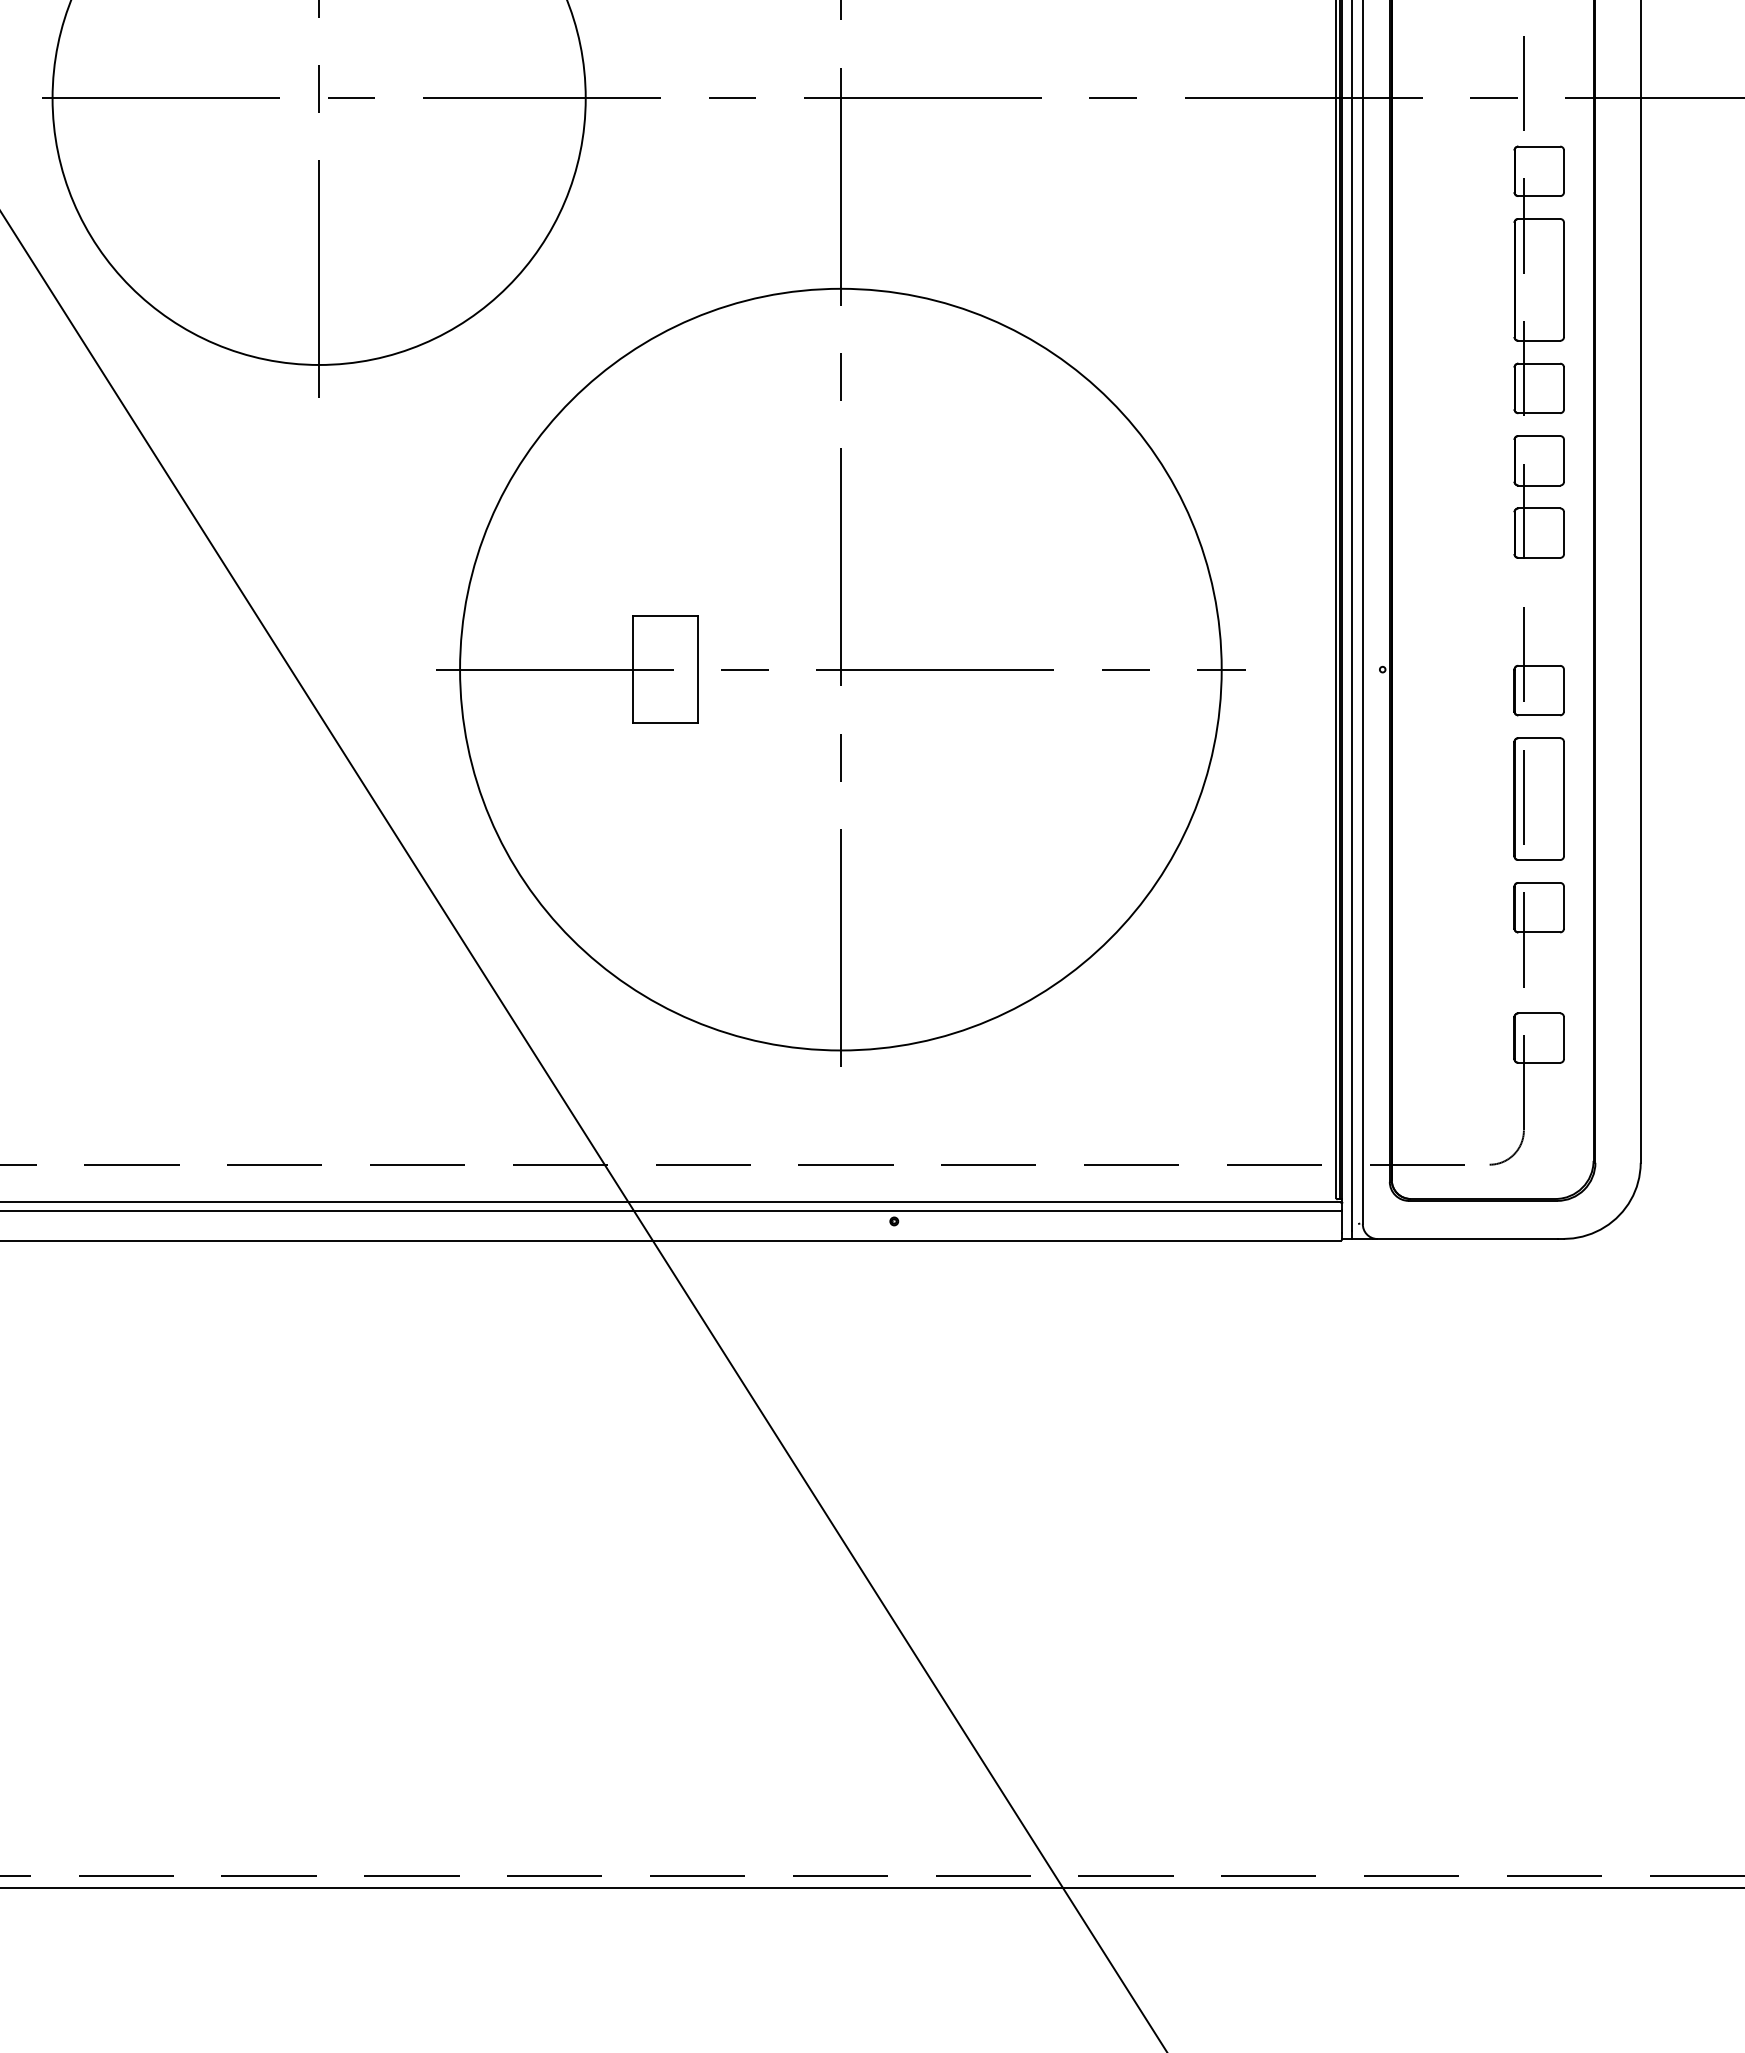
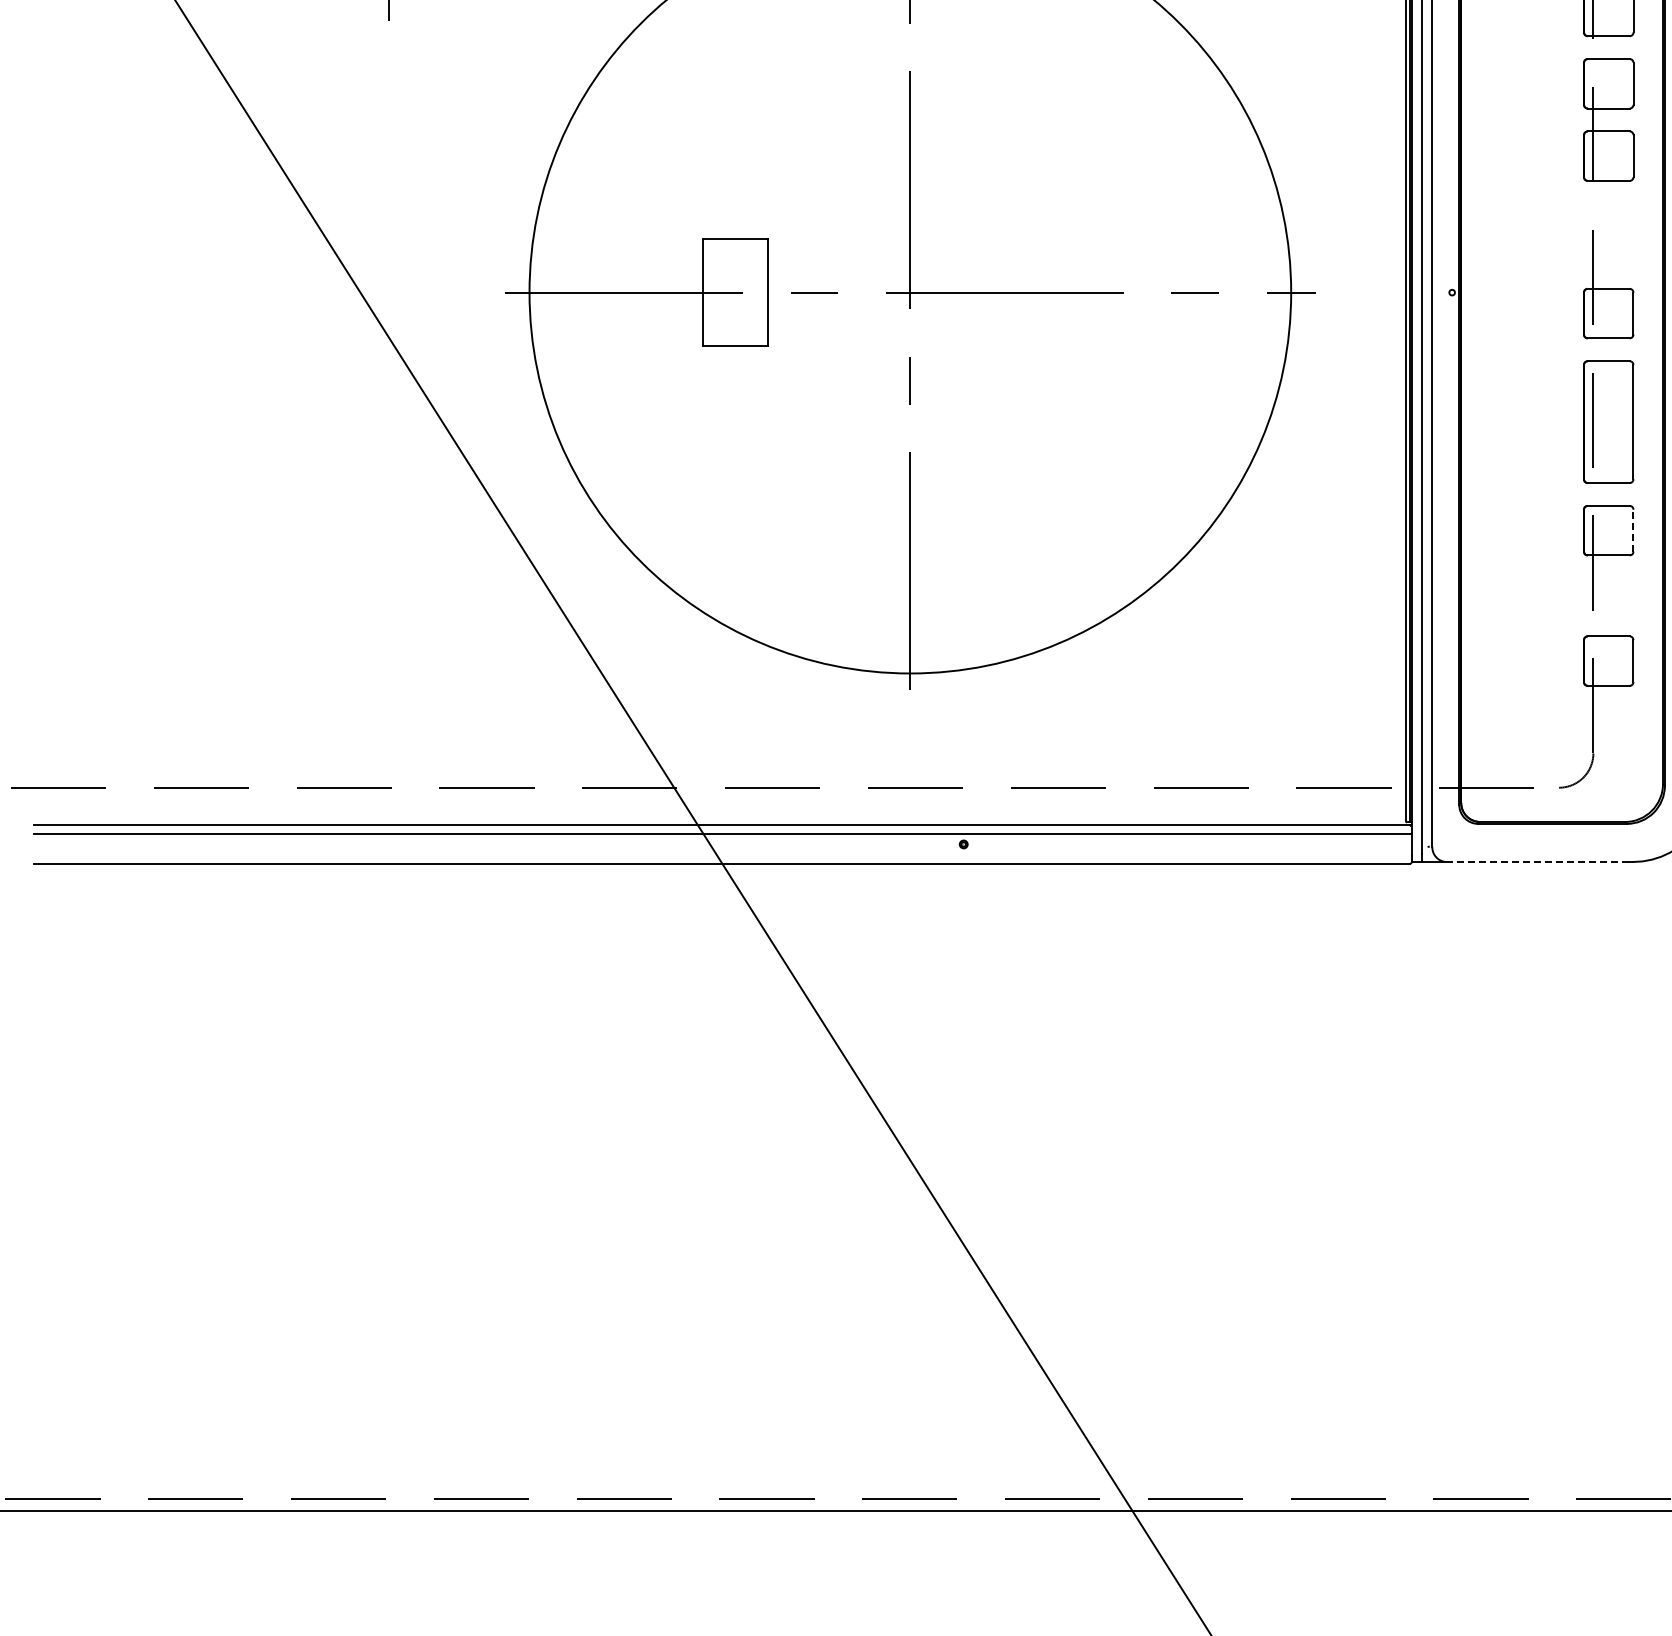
line: (1564, 907) -> (1633, 530), solid -> dashed
line: (1467, 1238) -> (1536, 861), solid -> dashed

